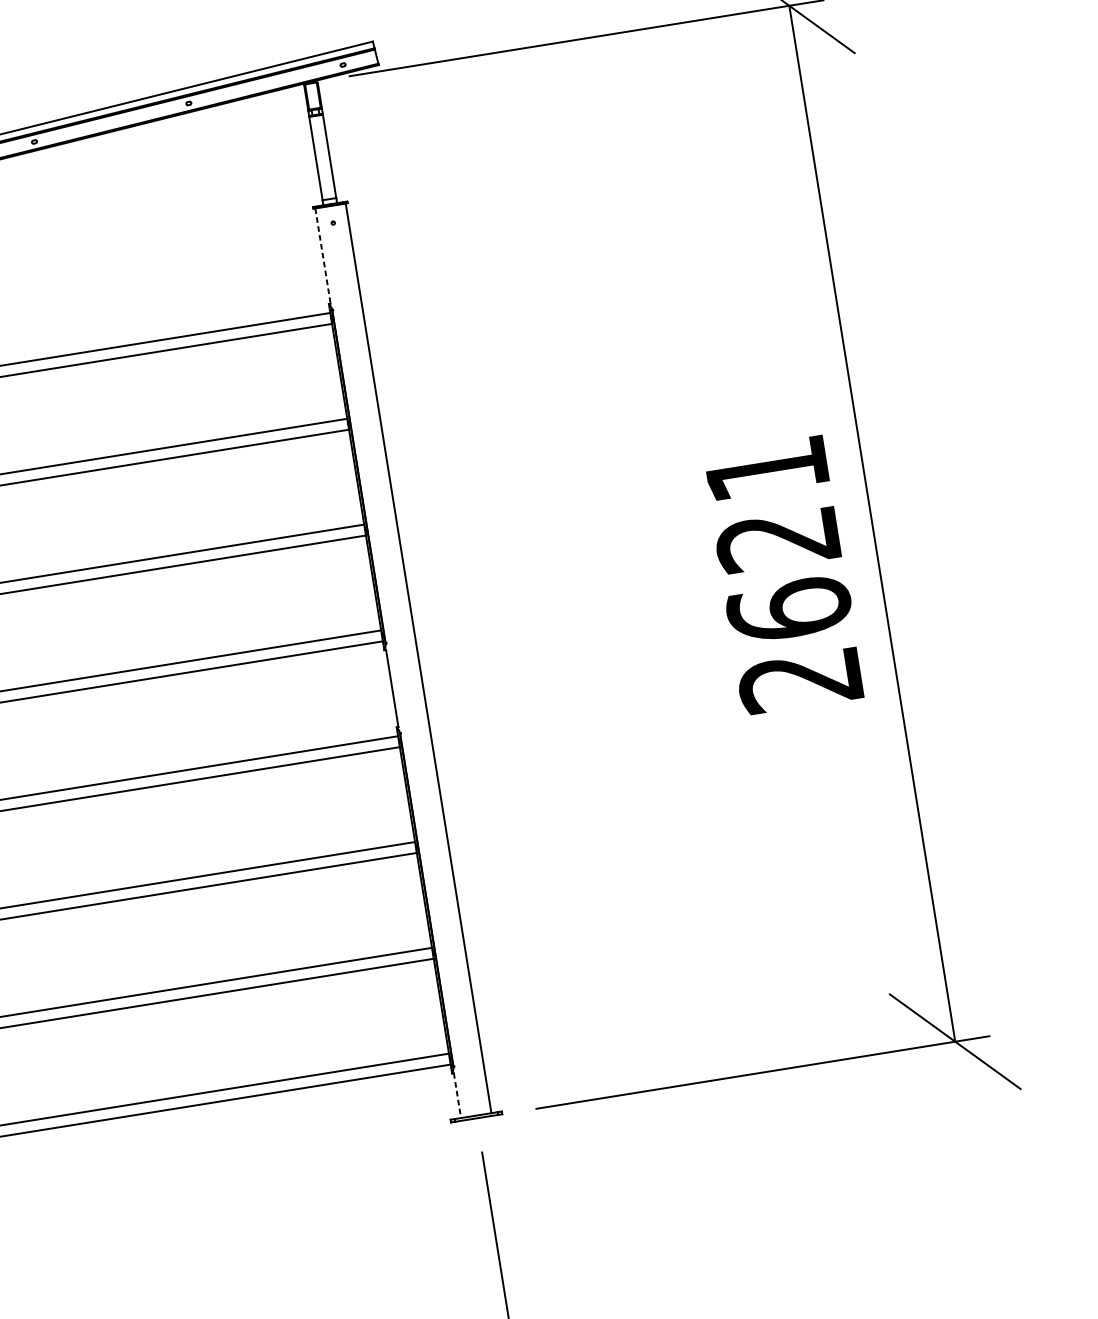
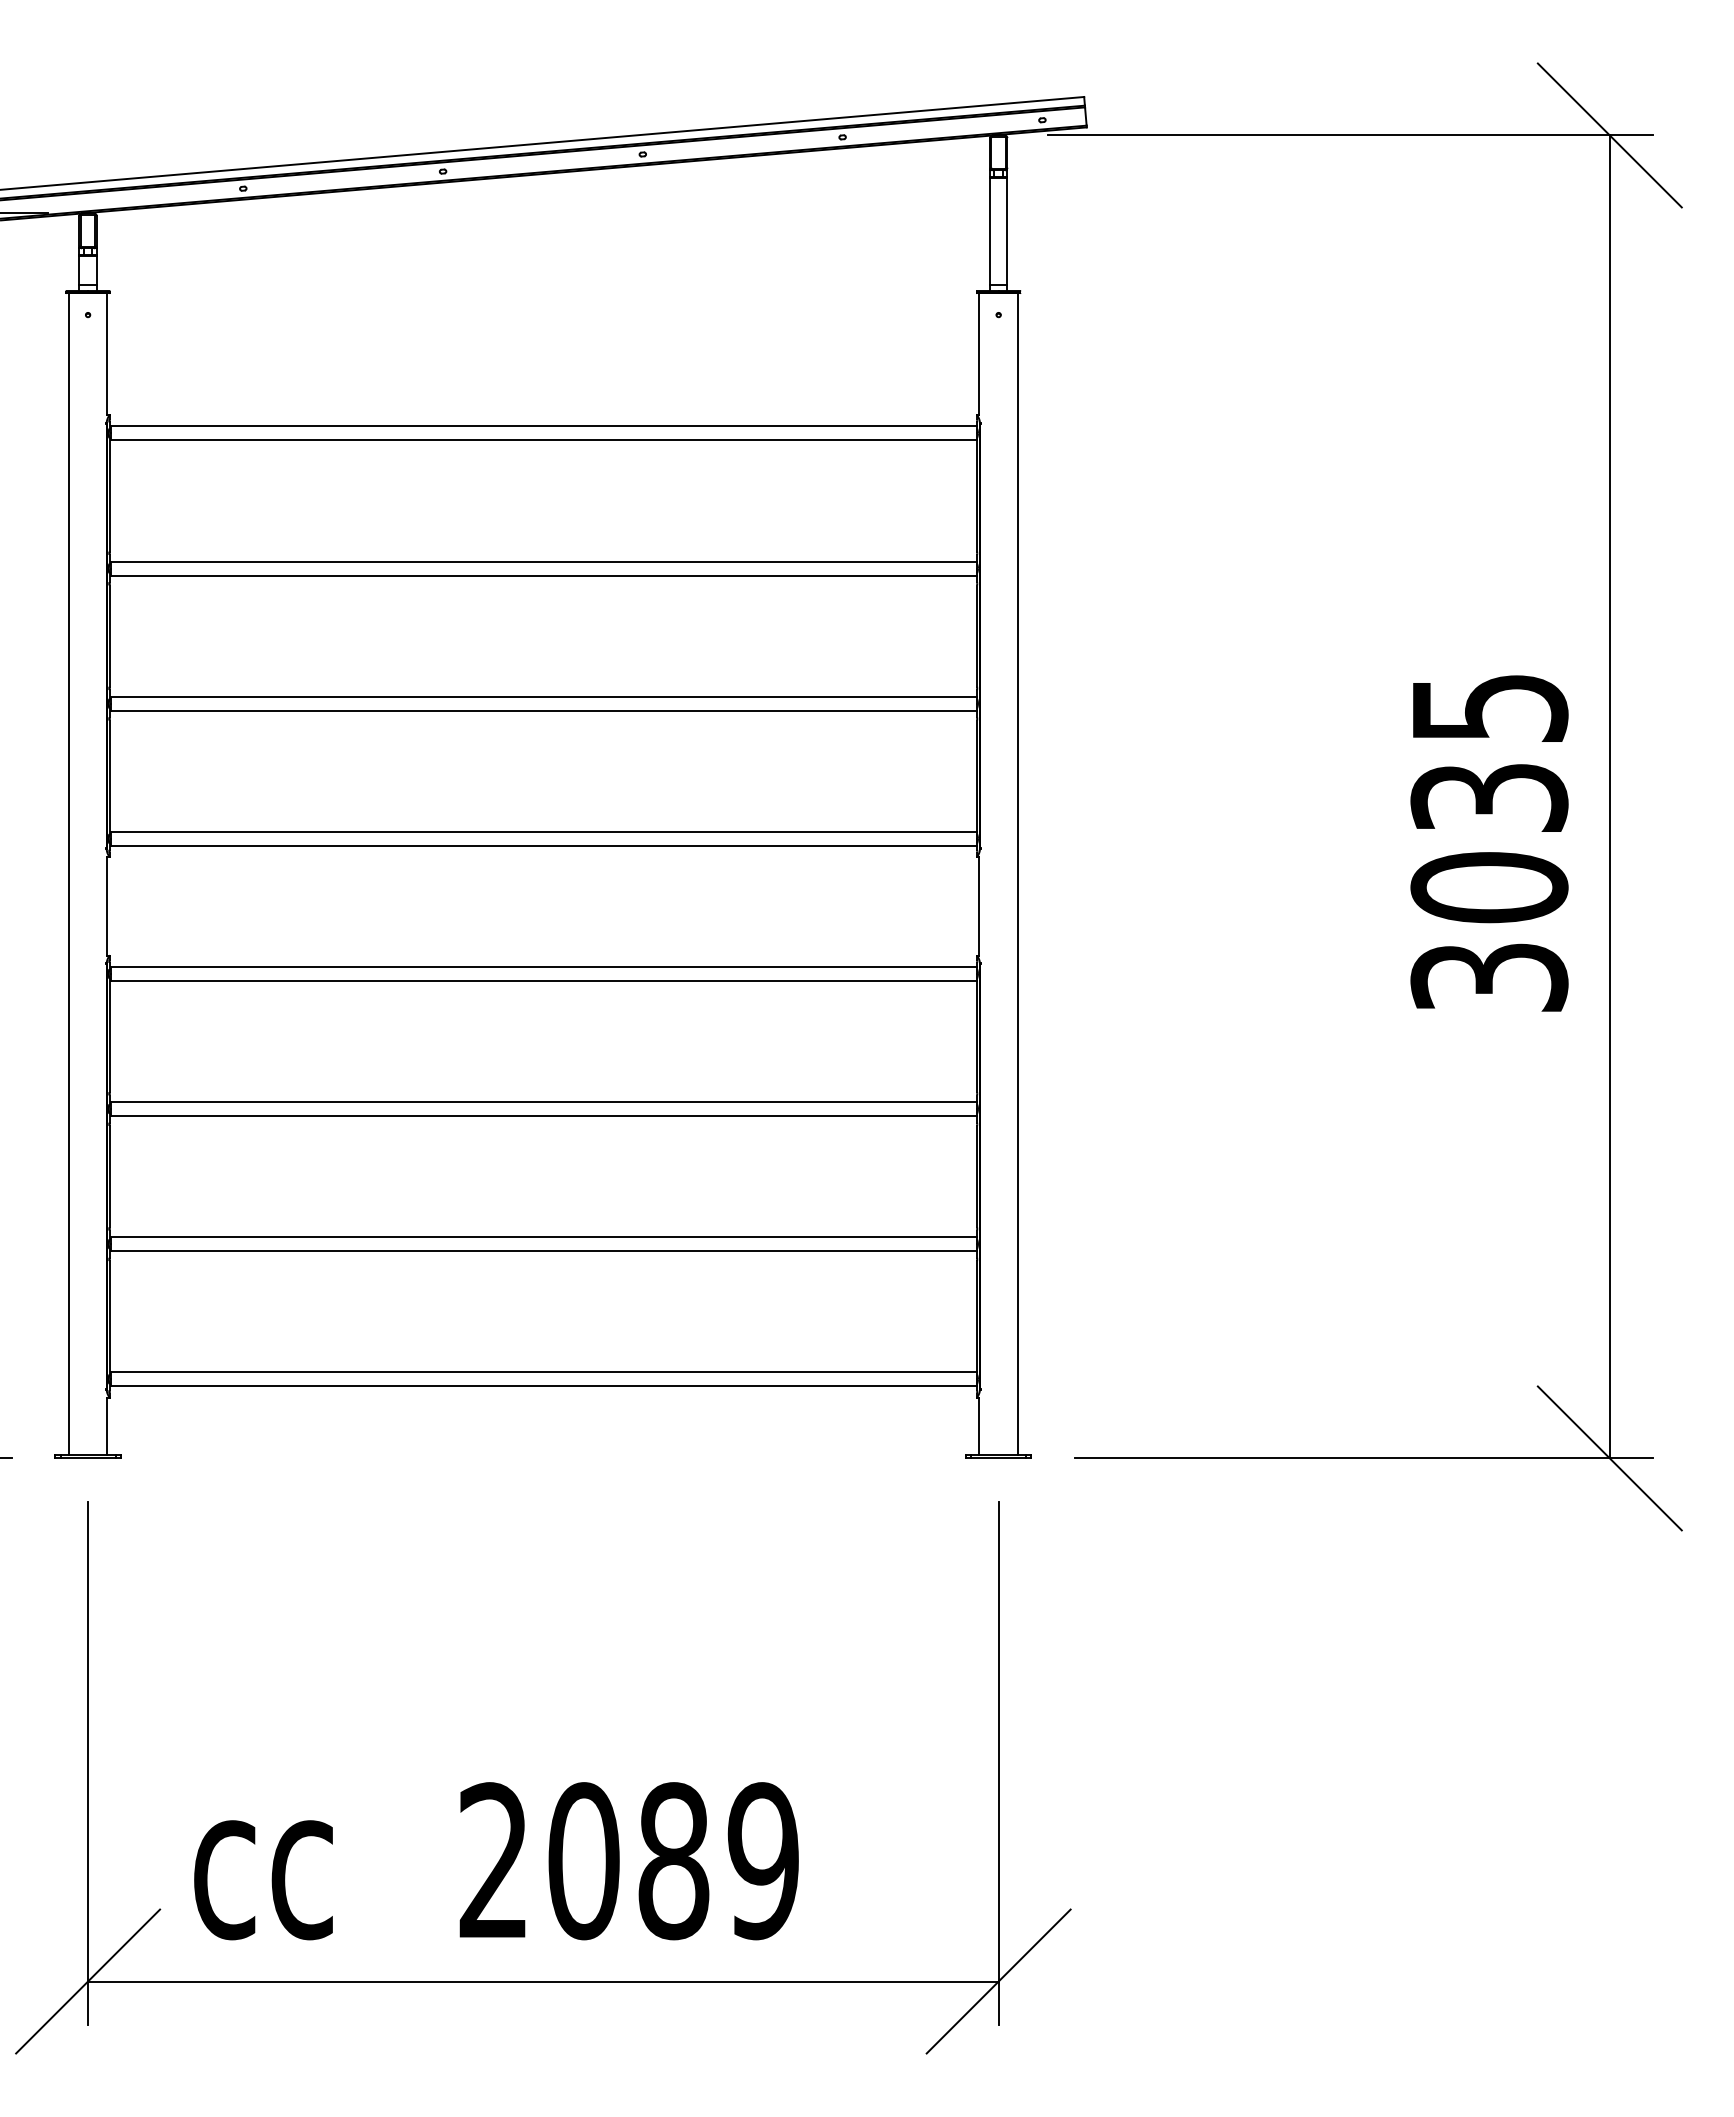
line: (323, 256) -> (979, 354), dashed -> solid
text: (783, 575) -> (1489, 843), 2621 -> 3035
line: (457, 1095) -> (979, 1426), dashed -> solid

